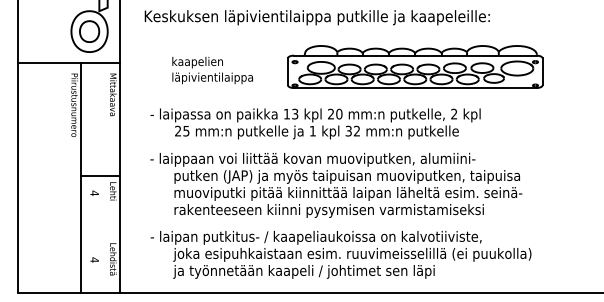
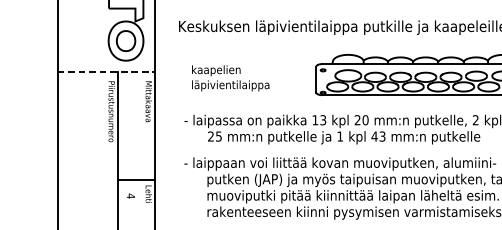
line: (68, 63) -> (105, 71), solid -> dashed
text: (212, 70) -> (230, 78), moved
text: (352, 130) -> (378, 135), 32 -> 43

